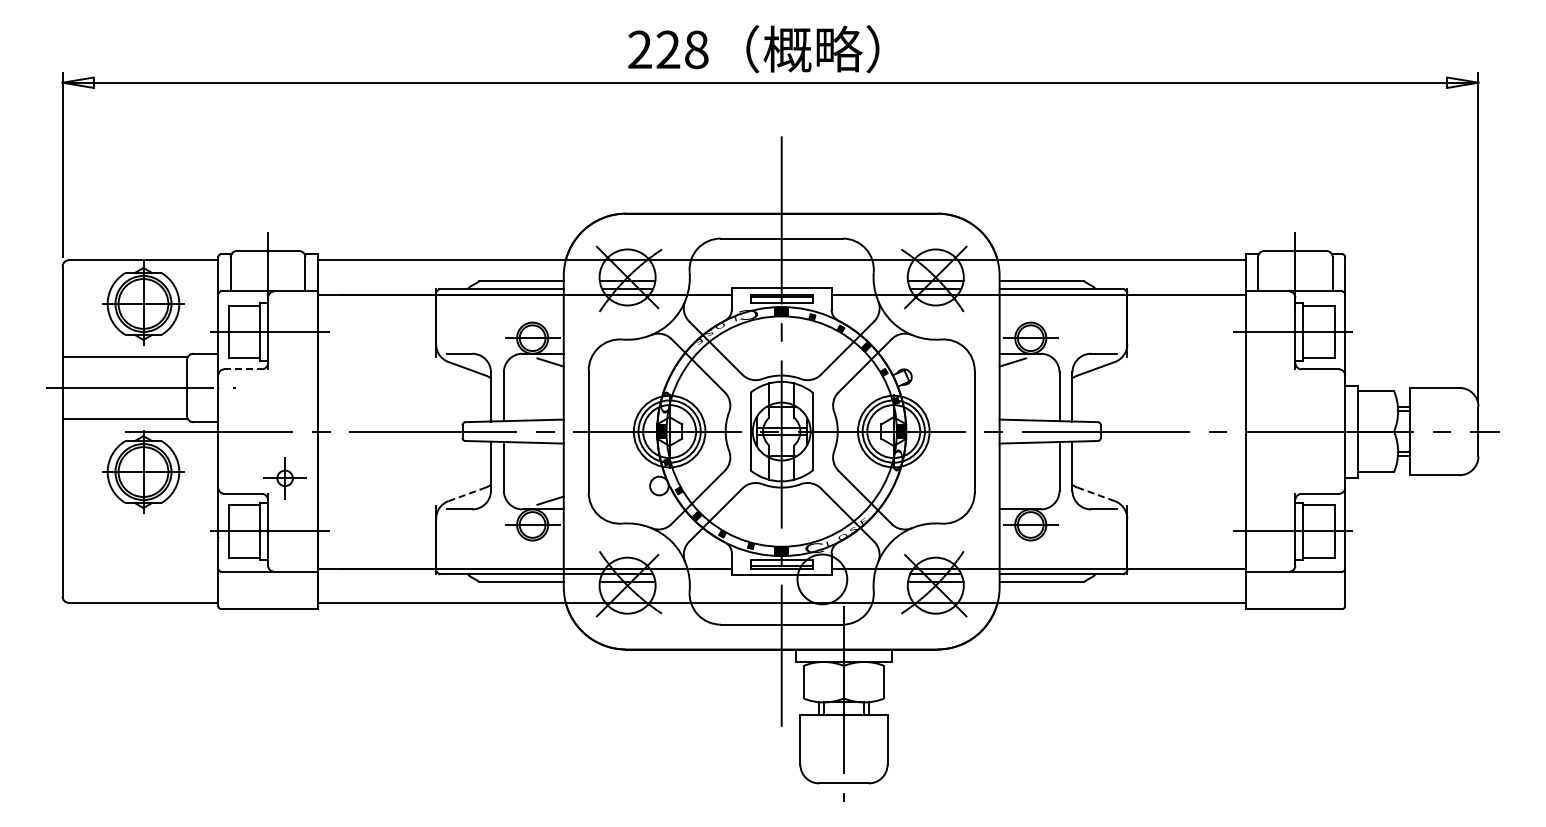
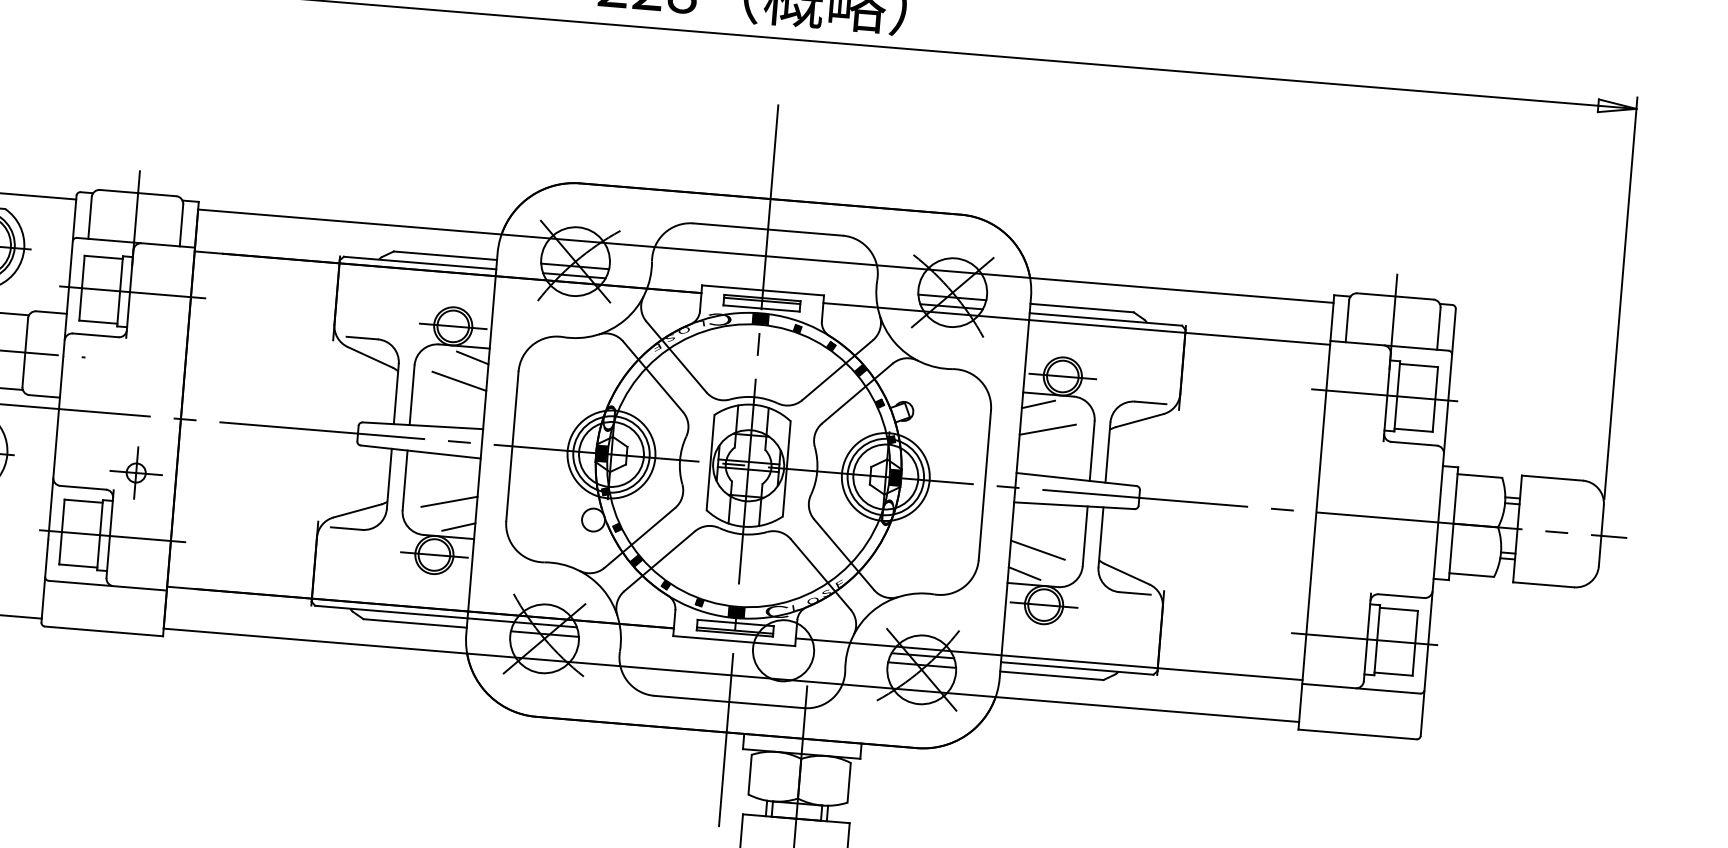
line: (243, 369) -> (96, 335), dashed -> solid
line: (540, 382) -> (458, 381), added
line: (1021, 382) -> (1047, 429), added
line: (540, 480) -> (448, 501), added
line: (1021, 480) -> (1037, 549), added
line: (466, 494) -> (356, 511), dashed -> solid
line: (1096, 494) -> (1127, 574), dashed -> solid
line: (1012, 500) -> (1024, 573), added

